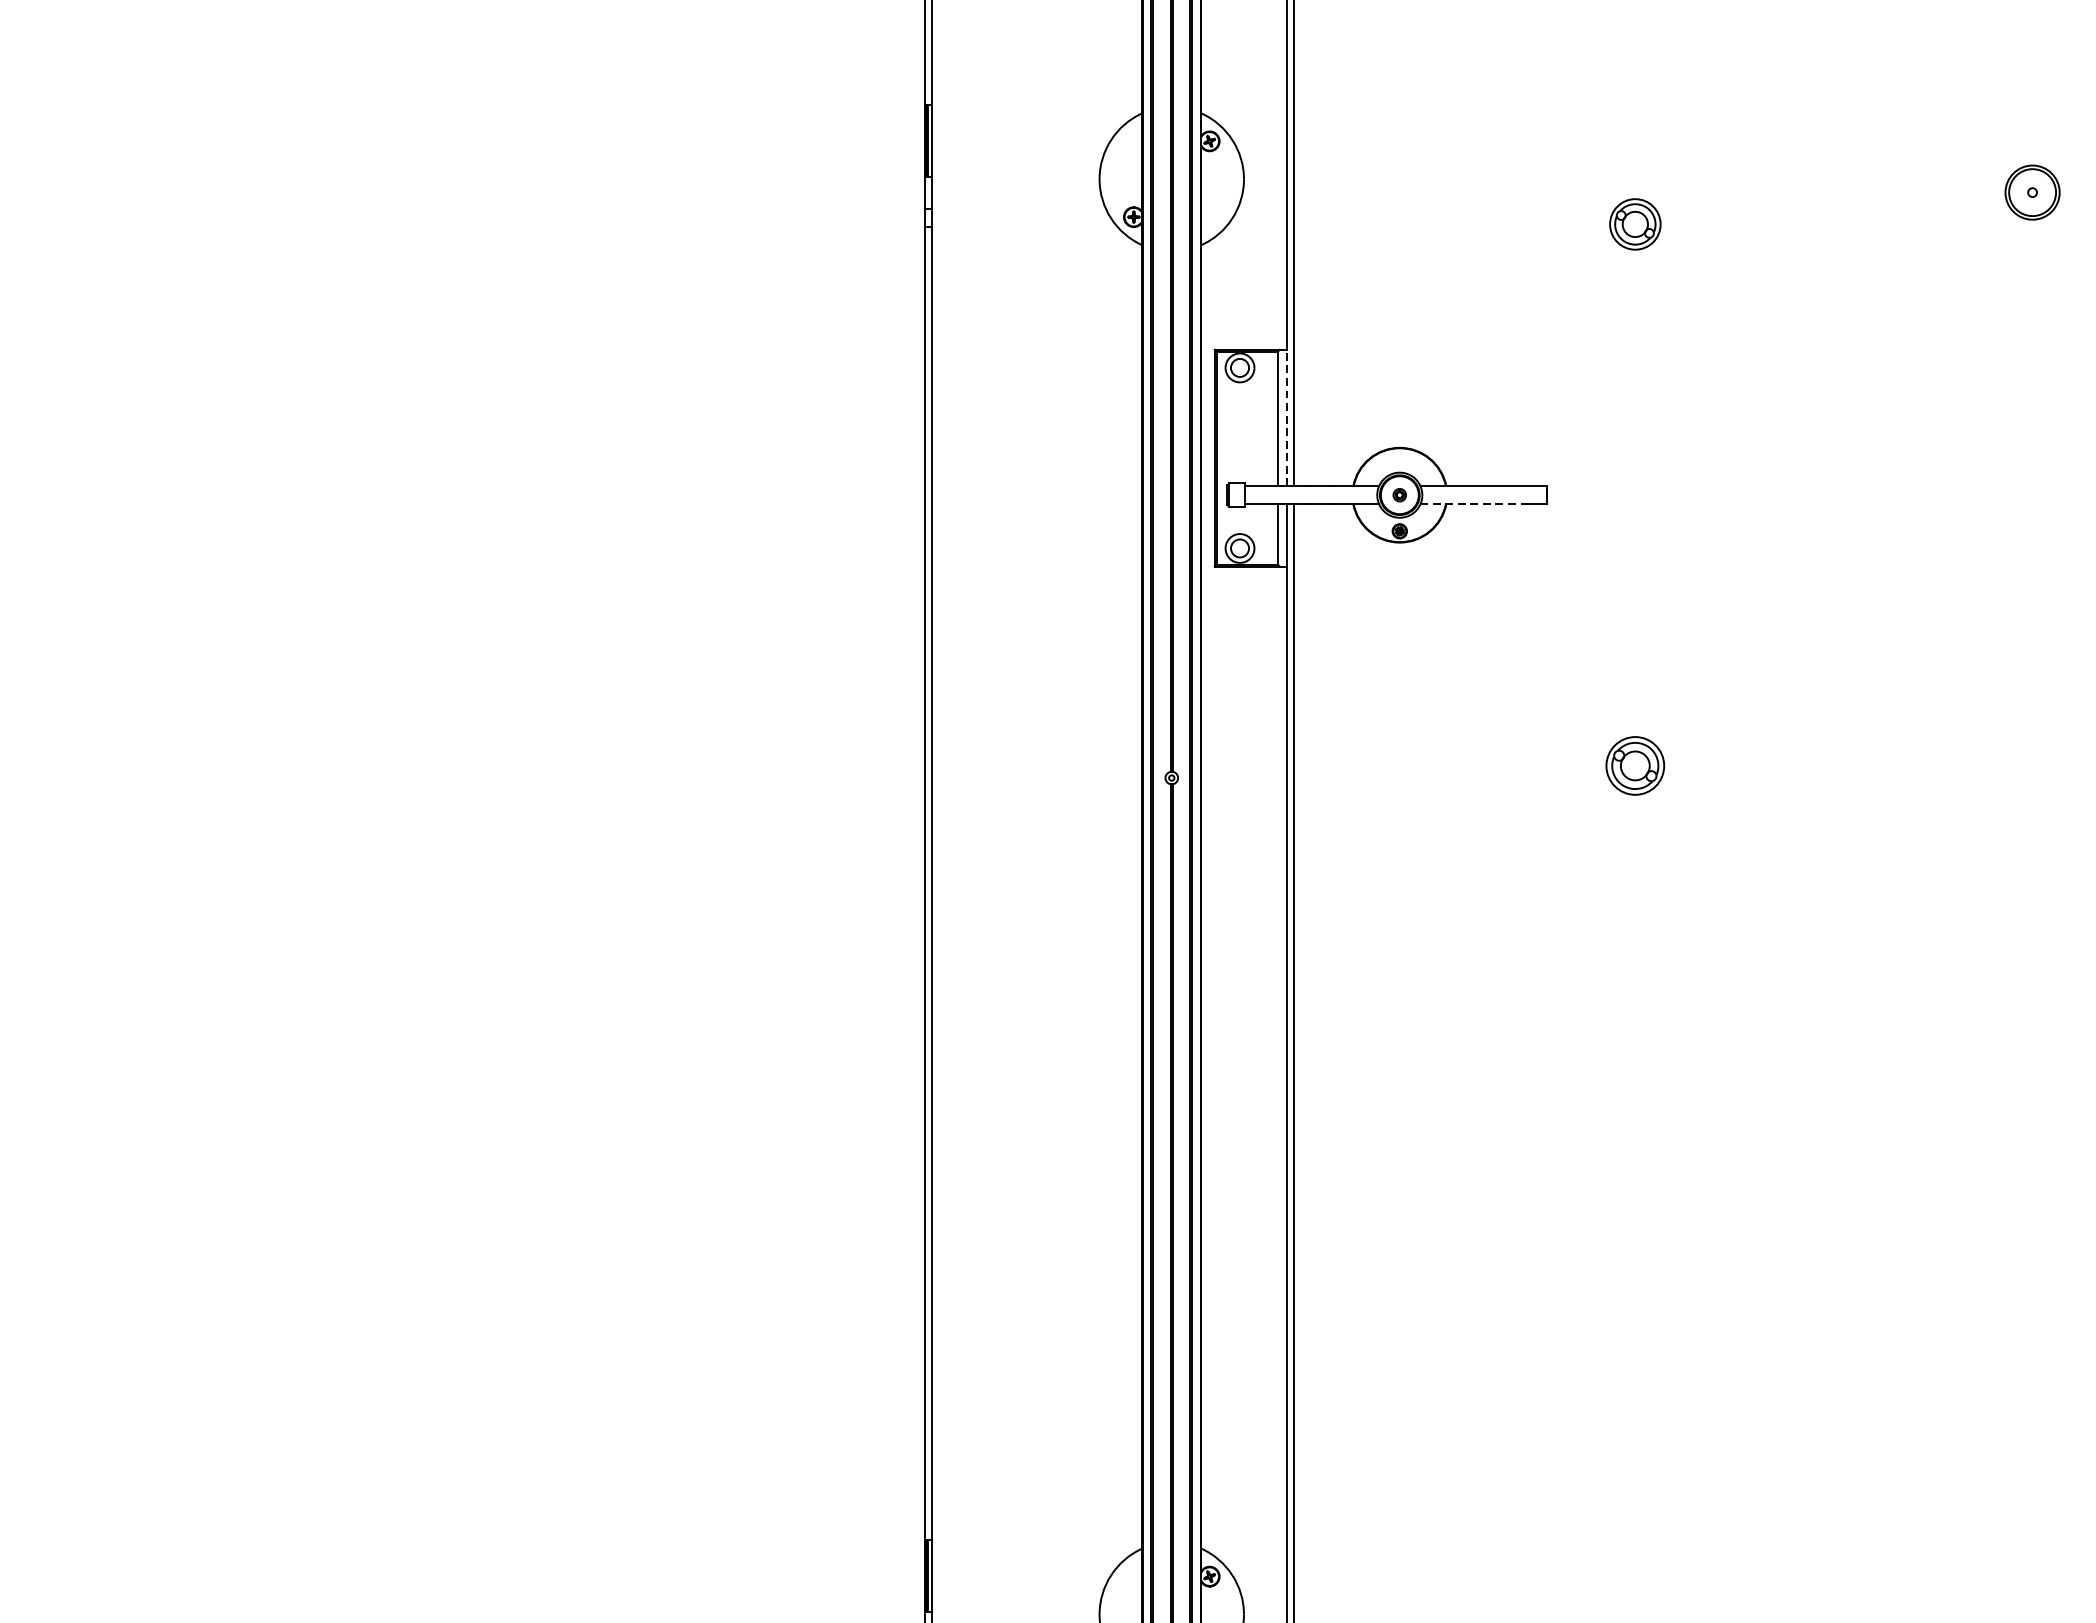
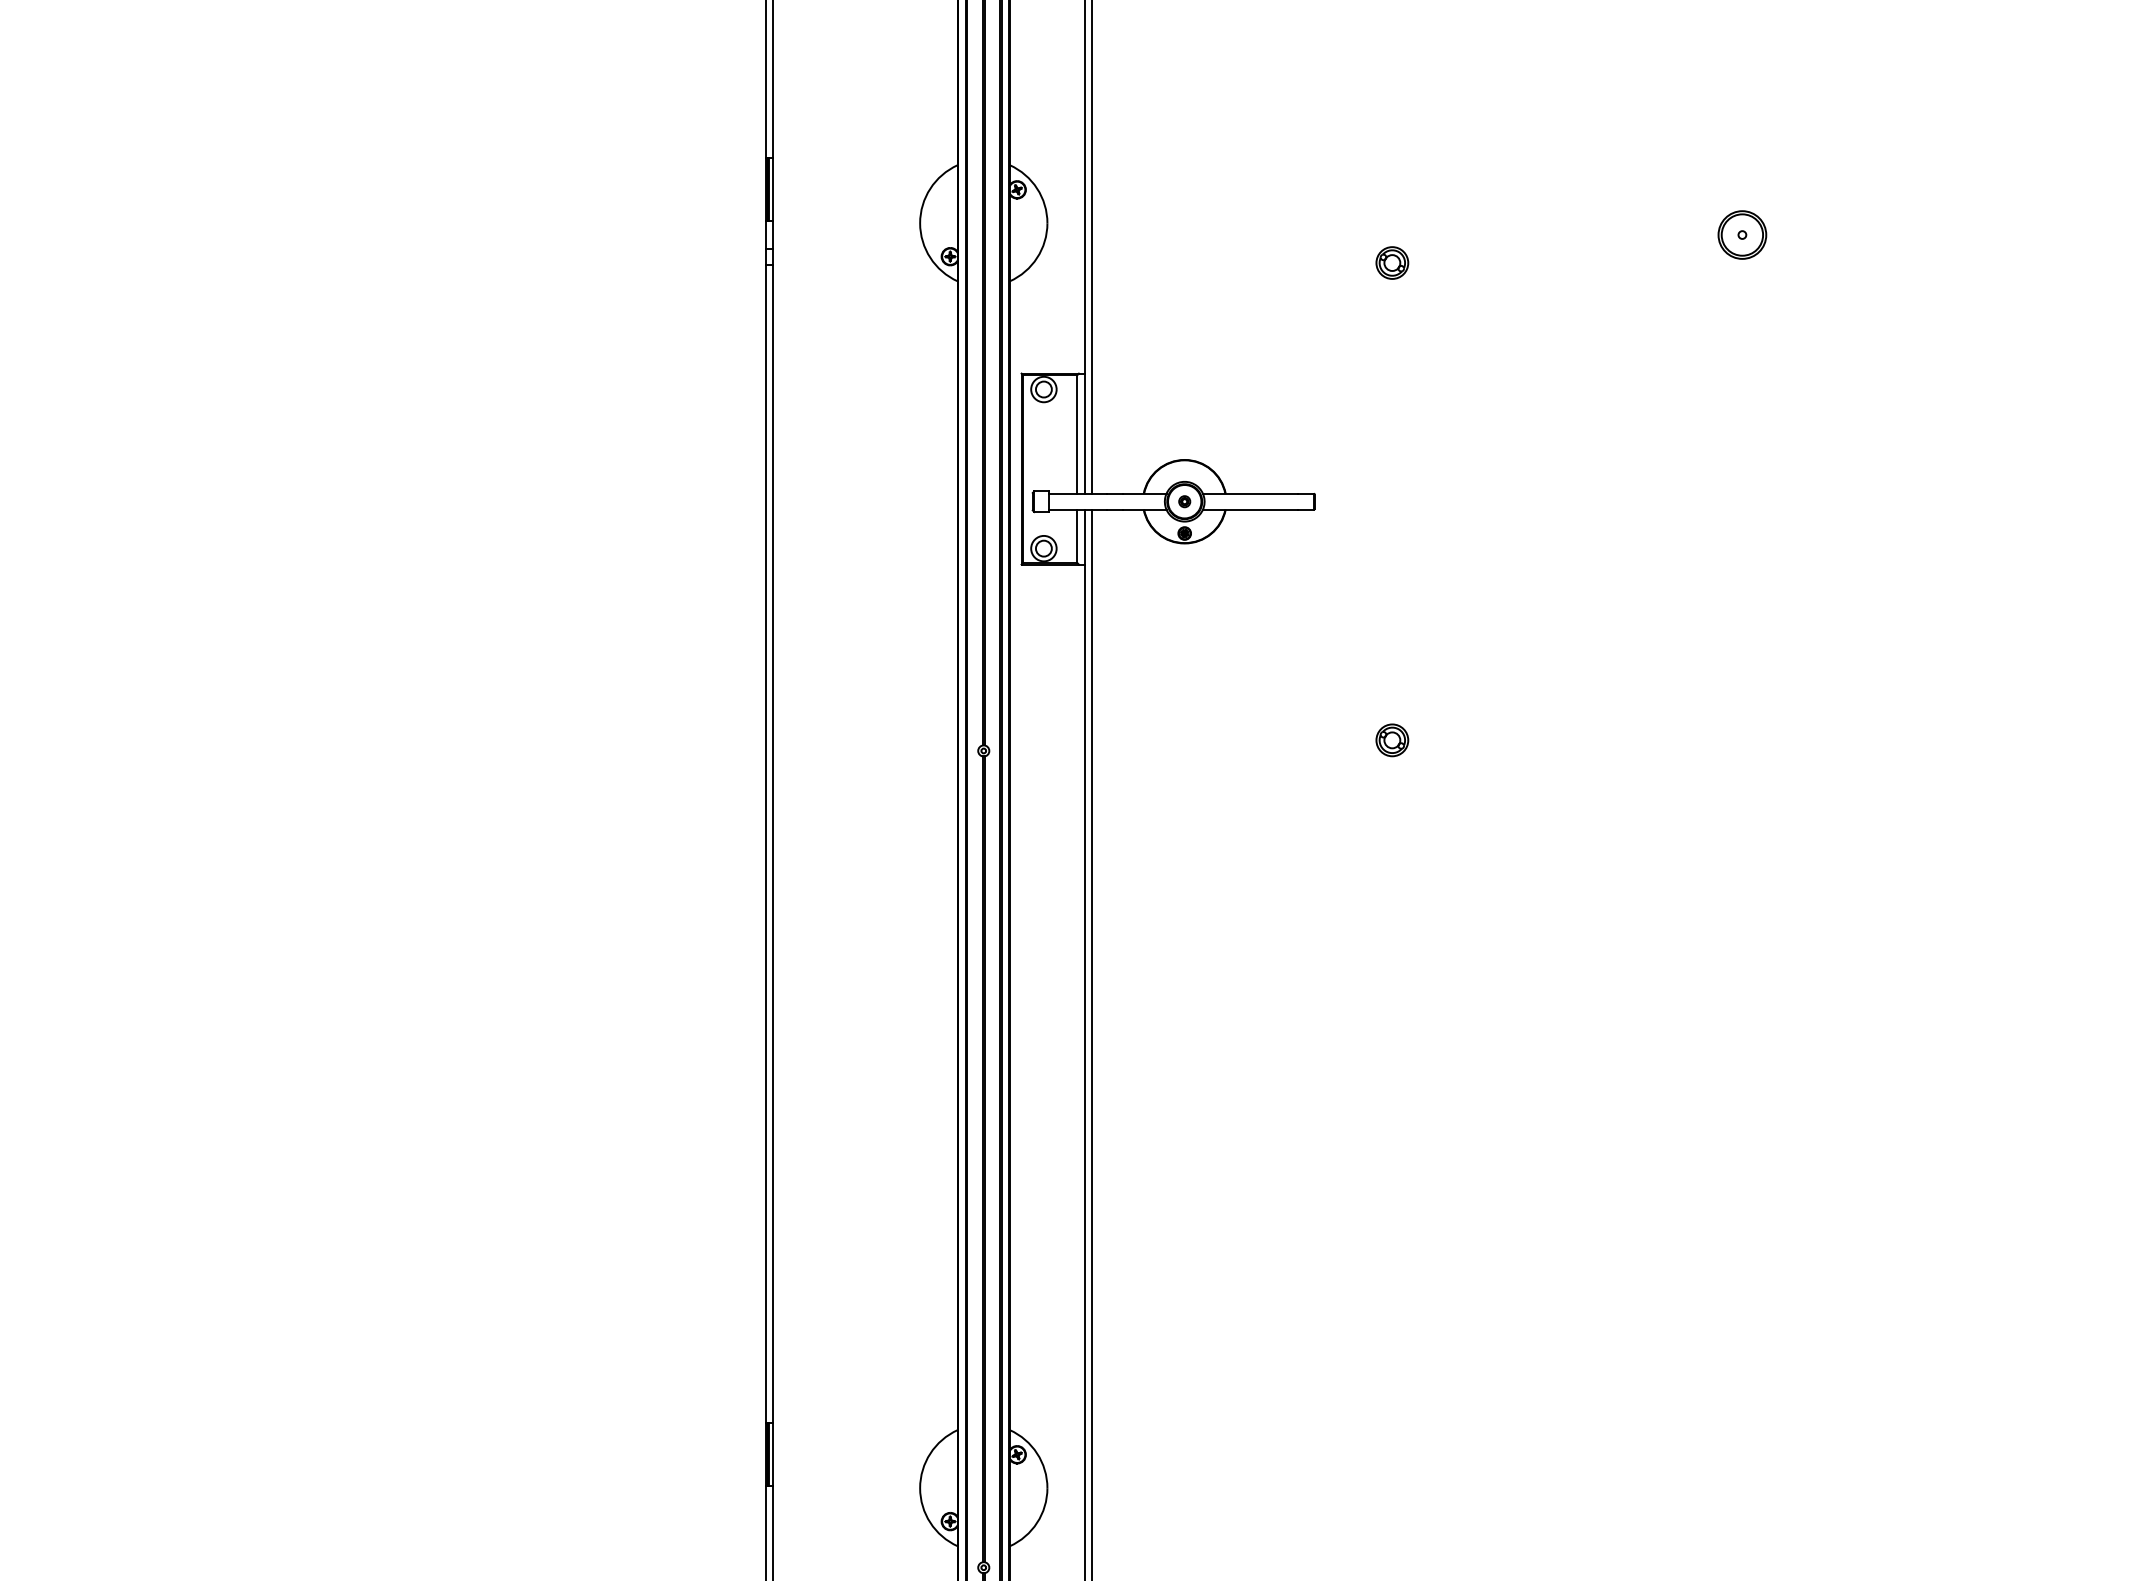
part: (1635, 223) -> (1392, 262), size x0.71
line: (1287, 417) -> (1085, 433), dashed -> solid
line: (1474, 504) -> (1250, 509), dashed -> solid
part: (1635, 766) -> (1392, 740), size x0.62

